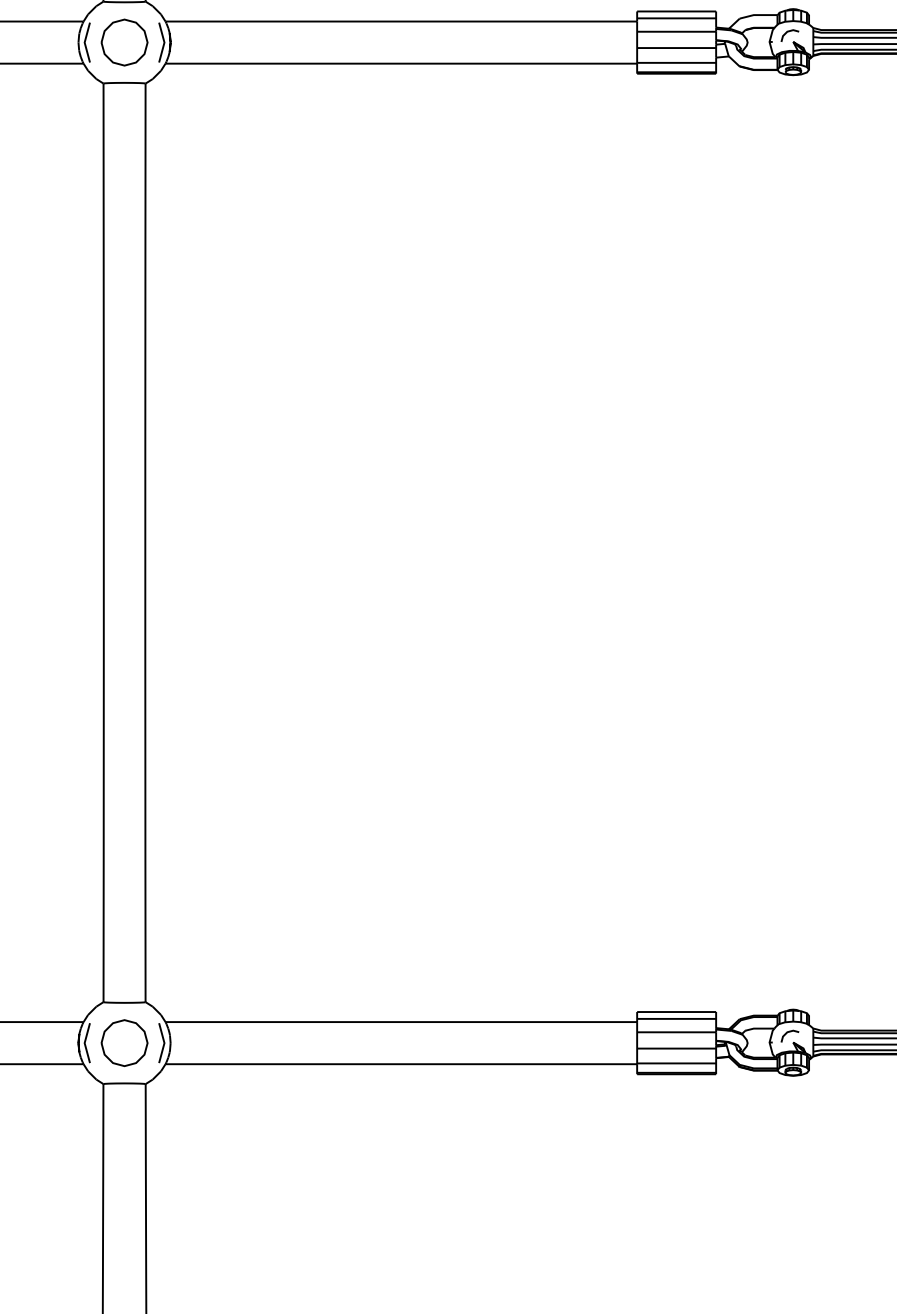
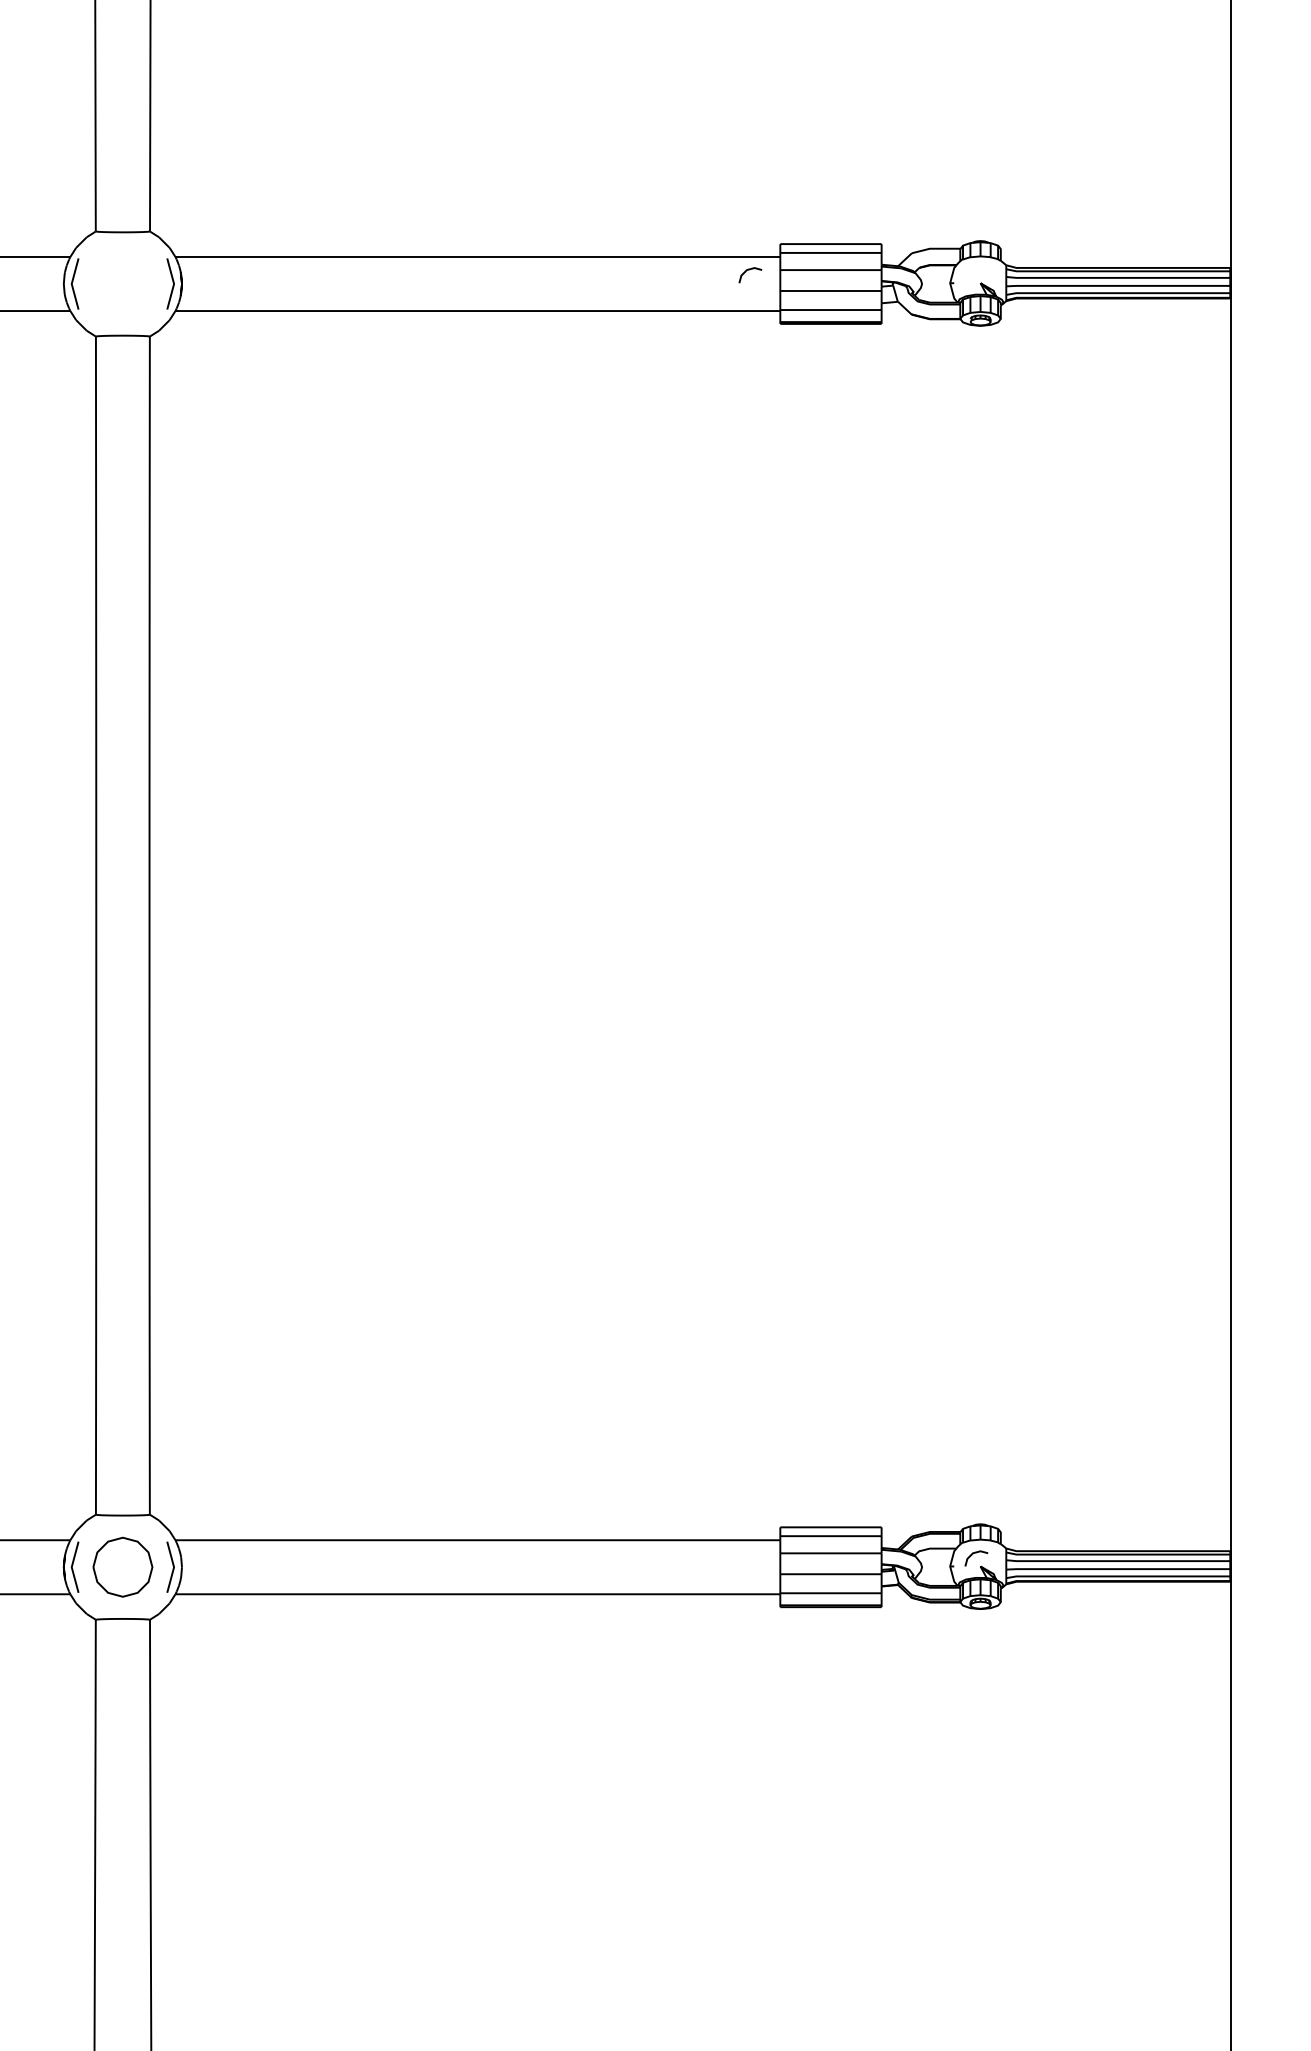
curve: (789, 32) -> (749, 270), moved
part: (124, 42) -> (122, 283), removed

